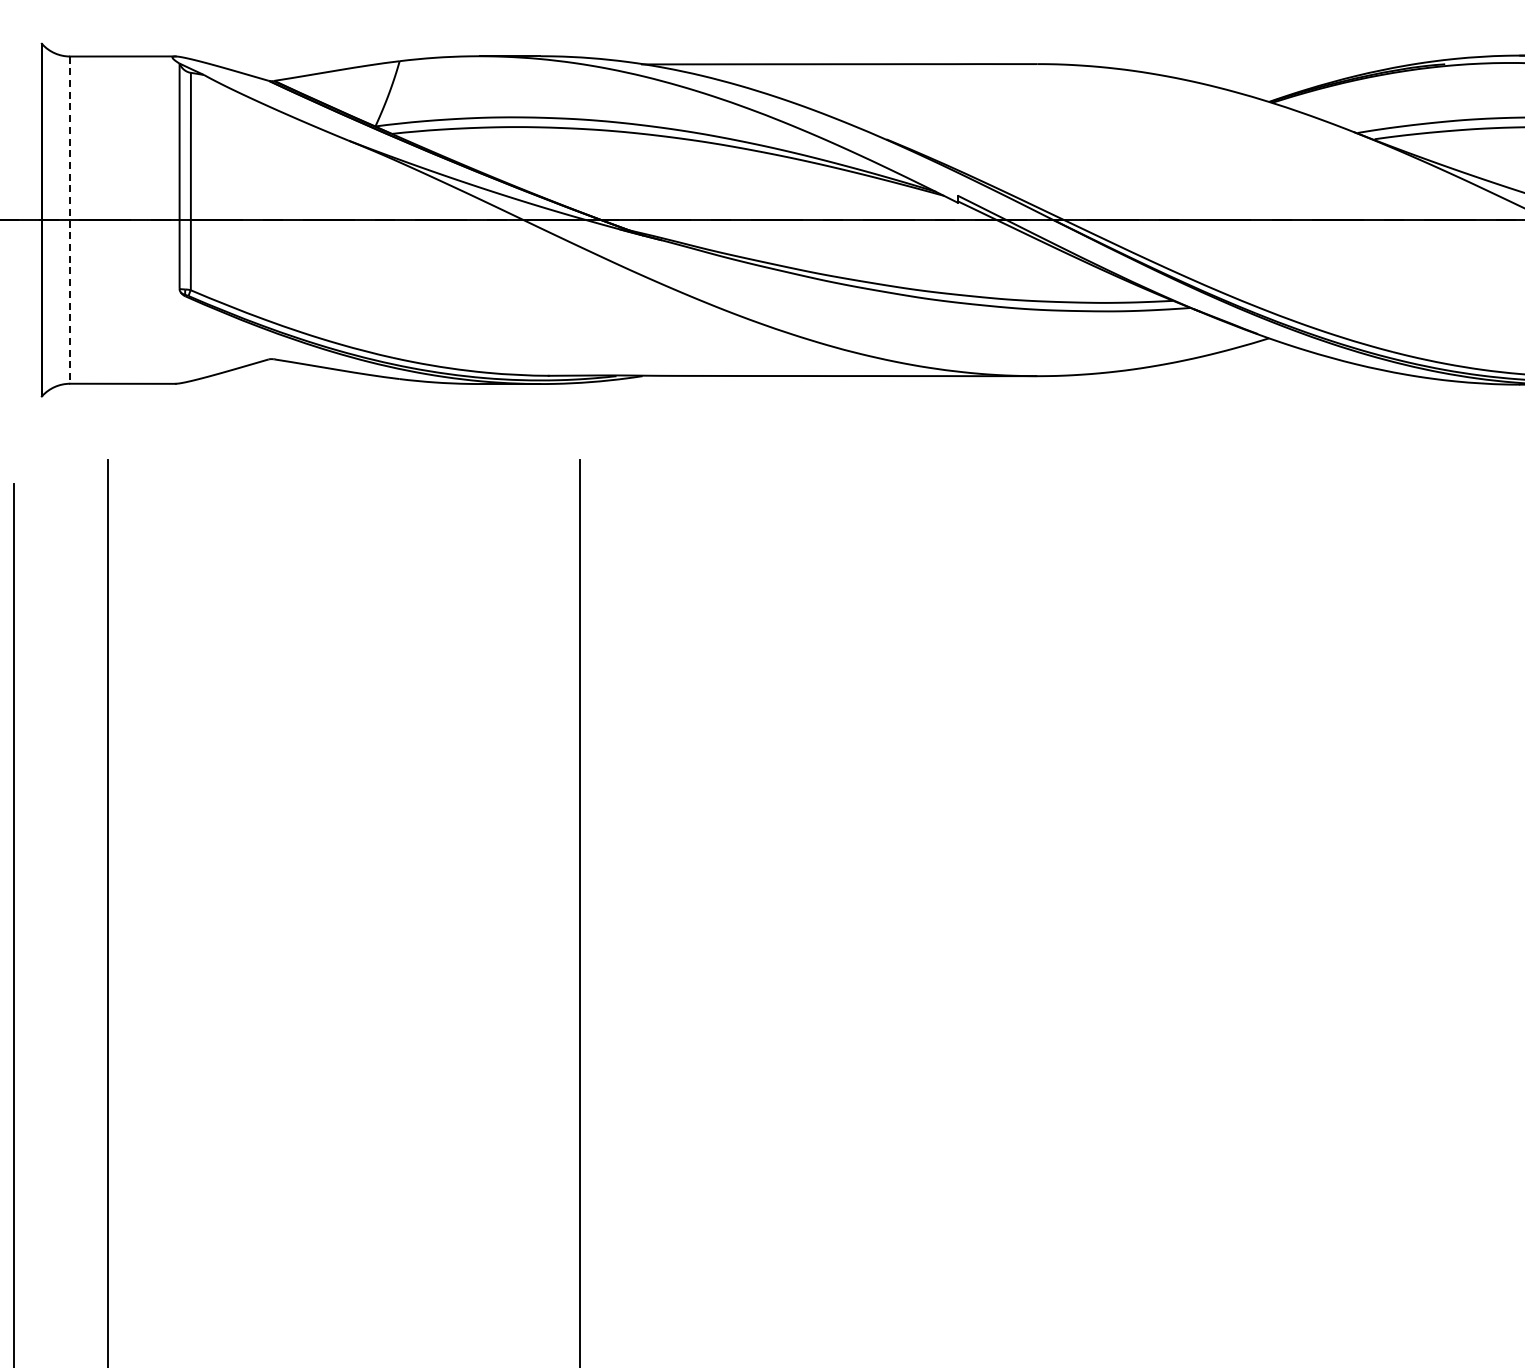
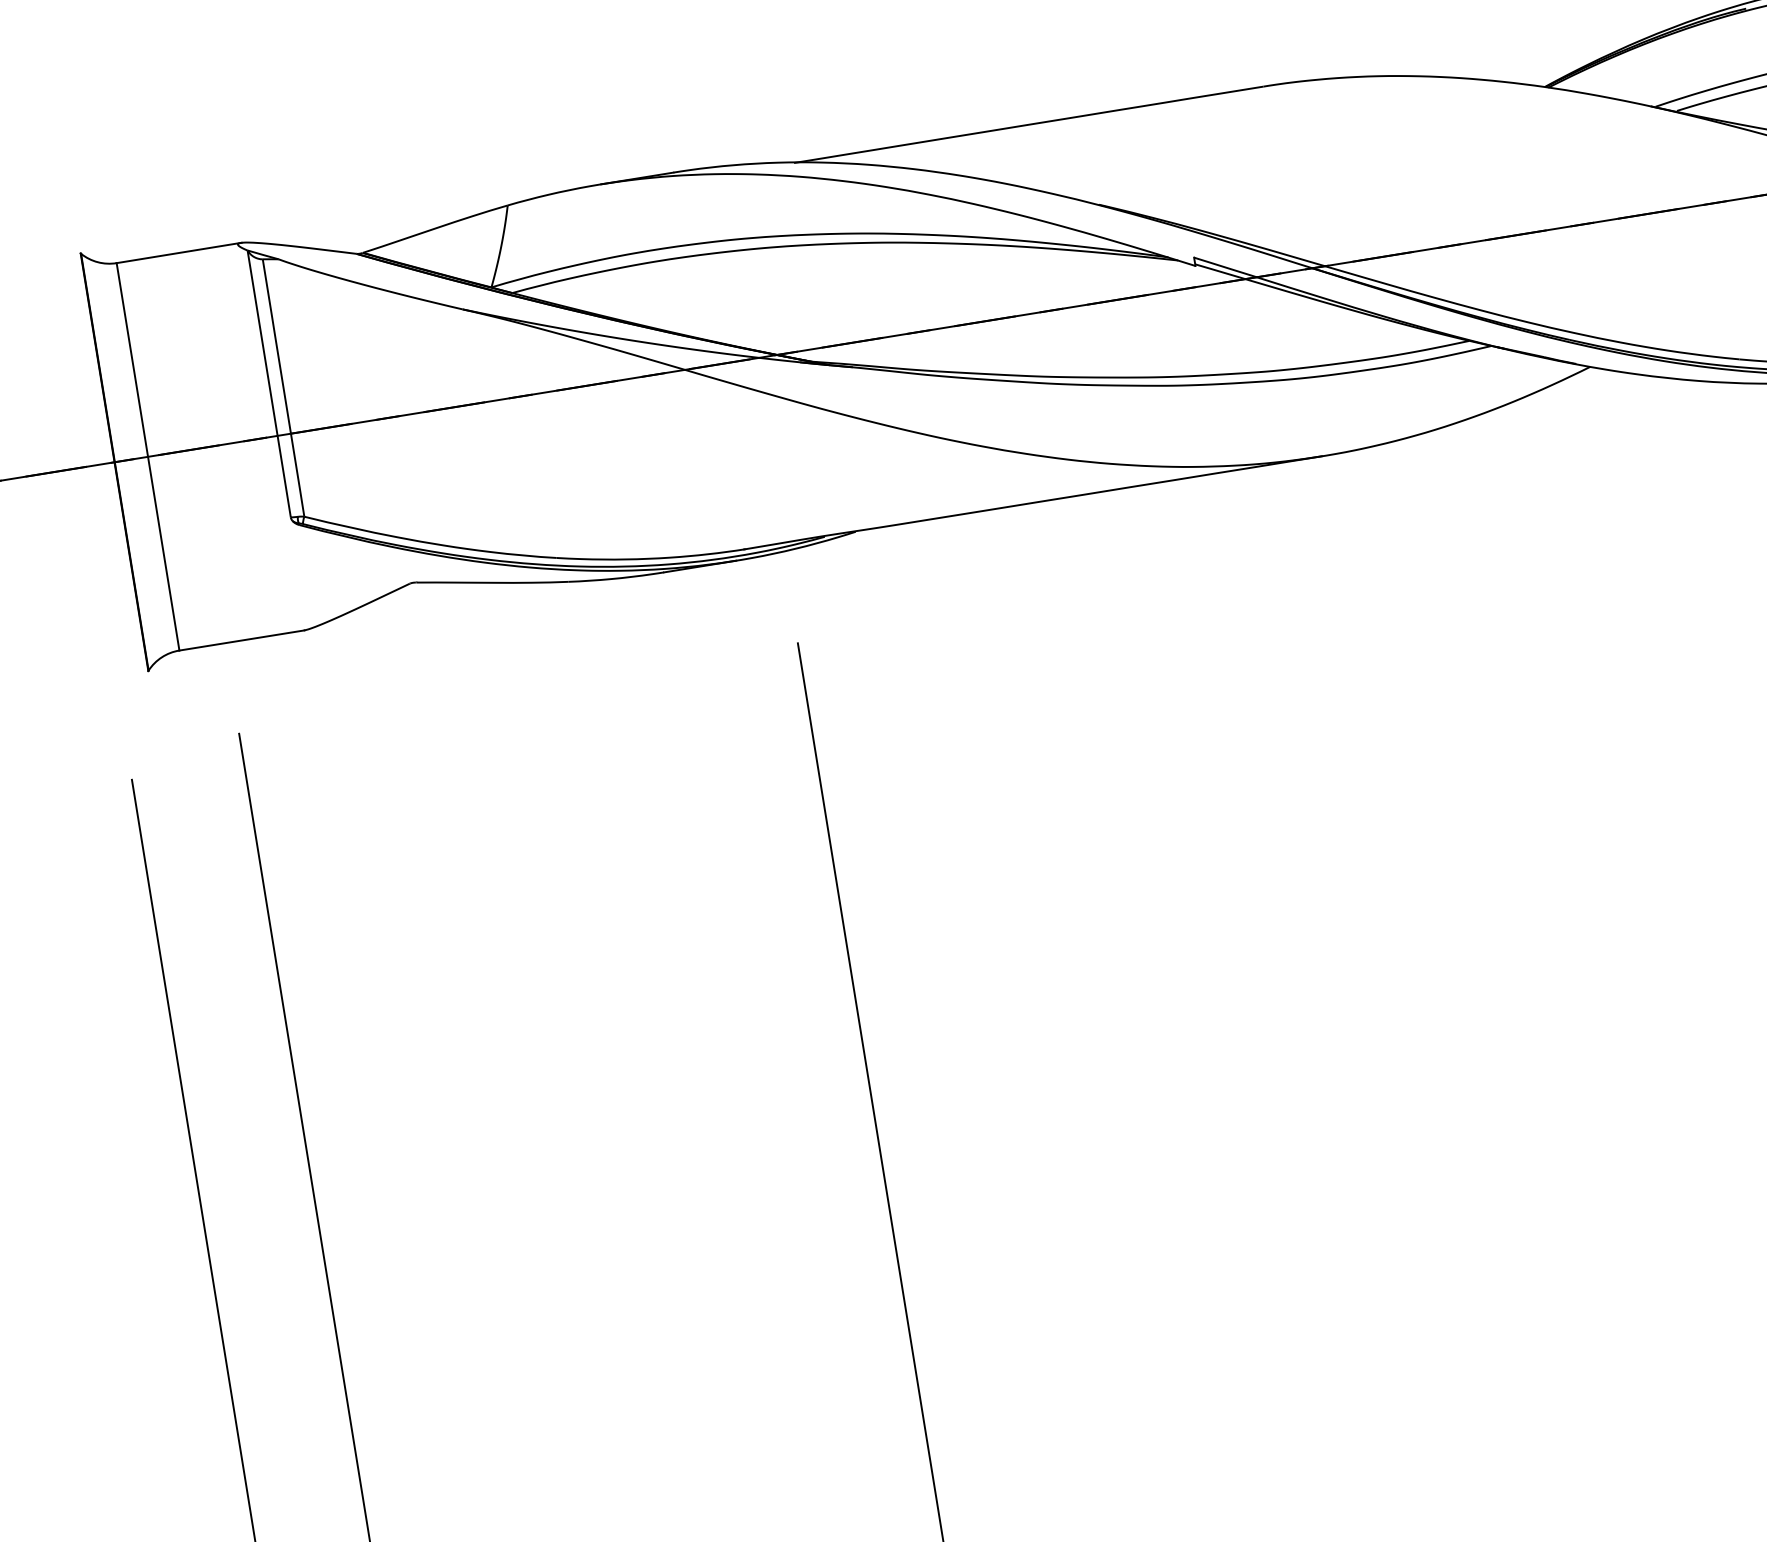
line: (70, 220) -> (148, 457), dashed -> solid

